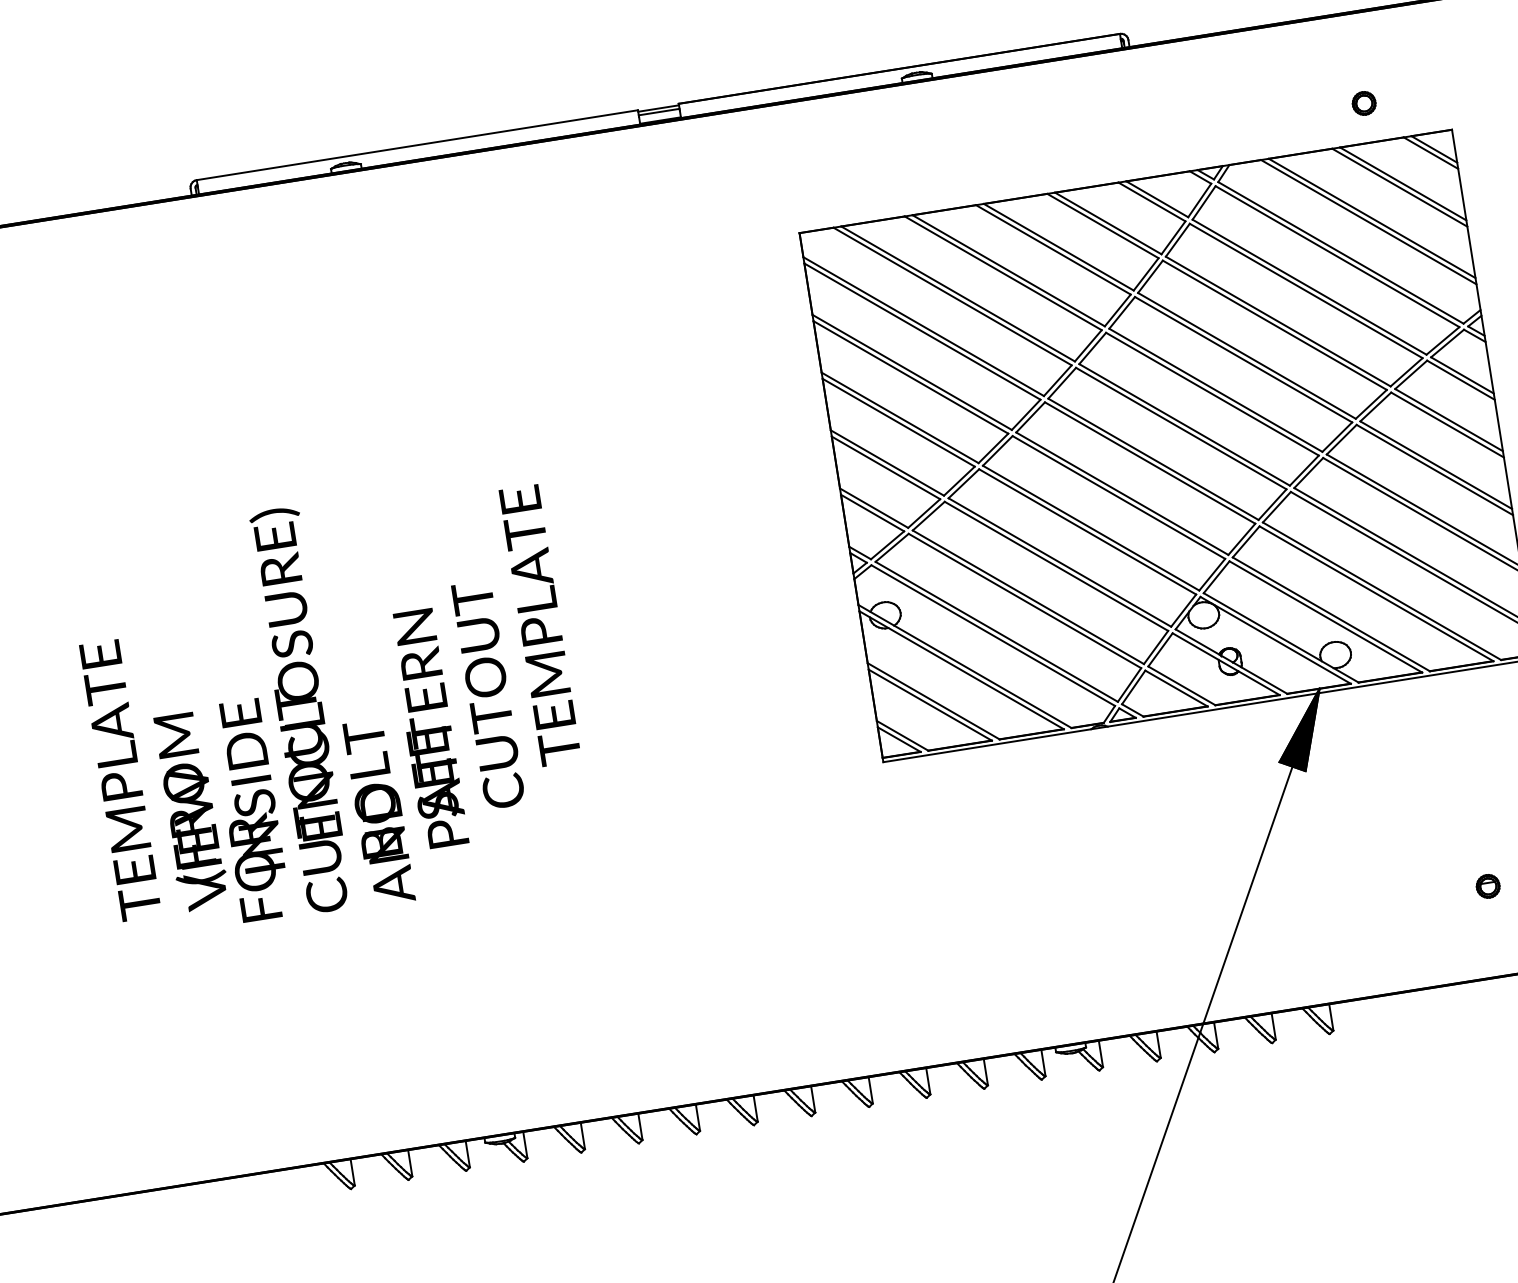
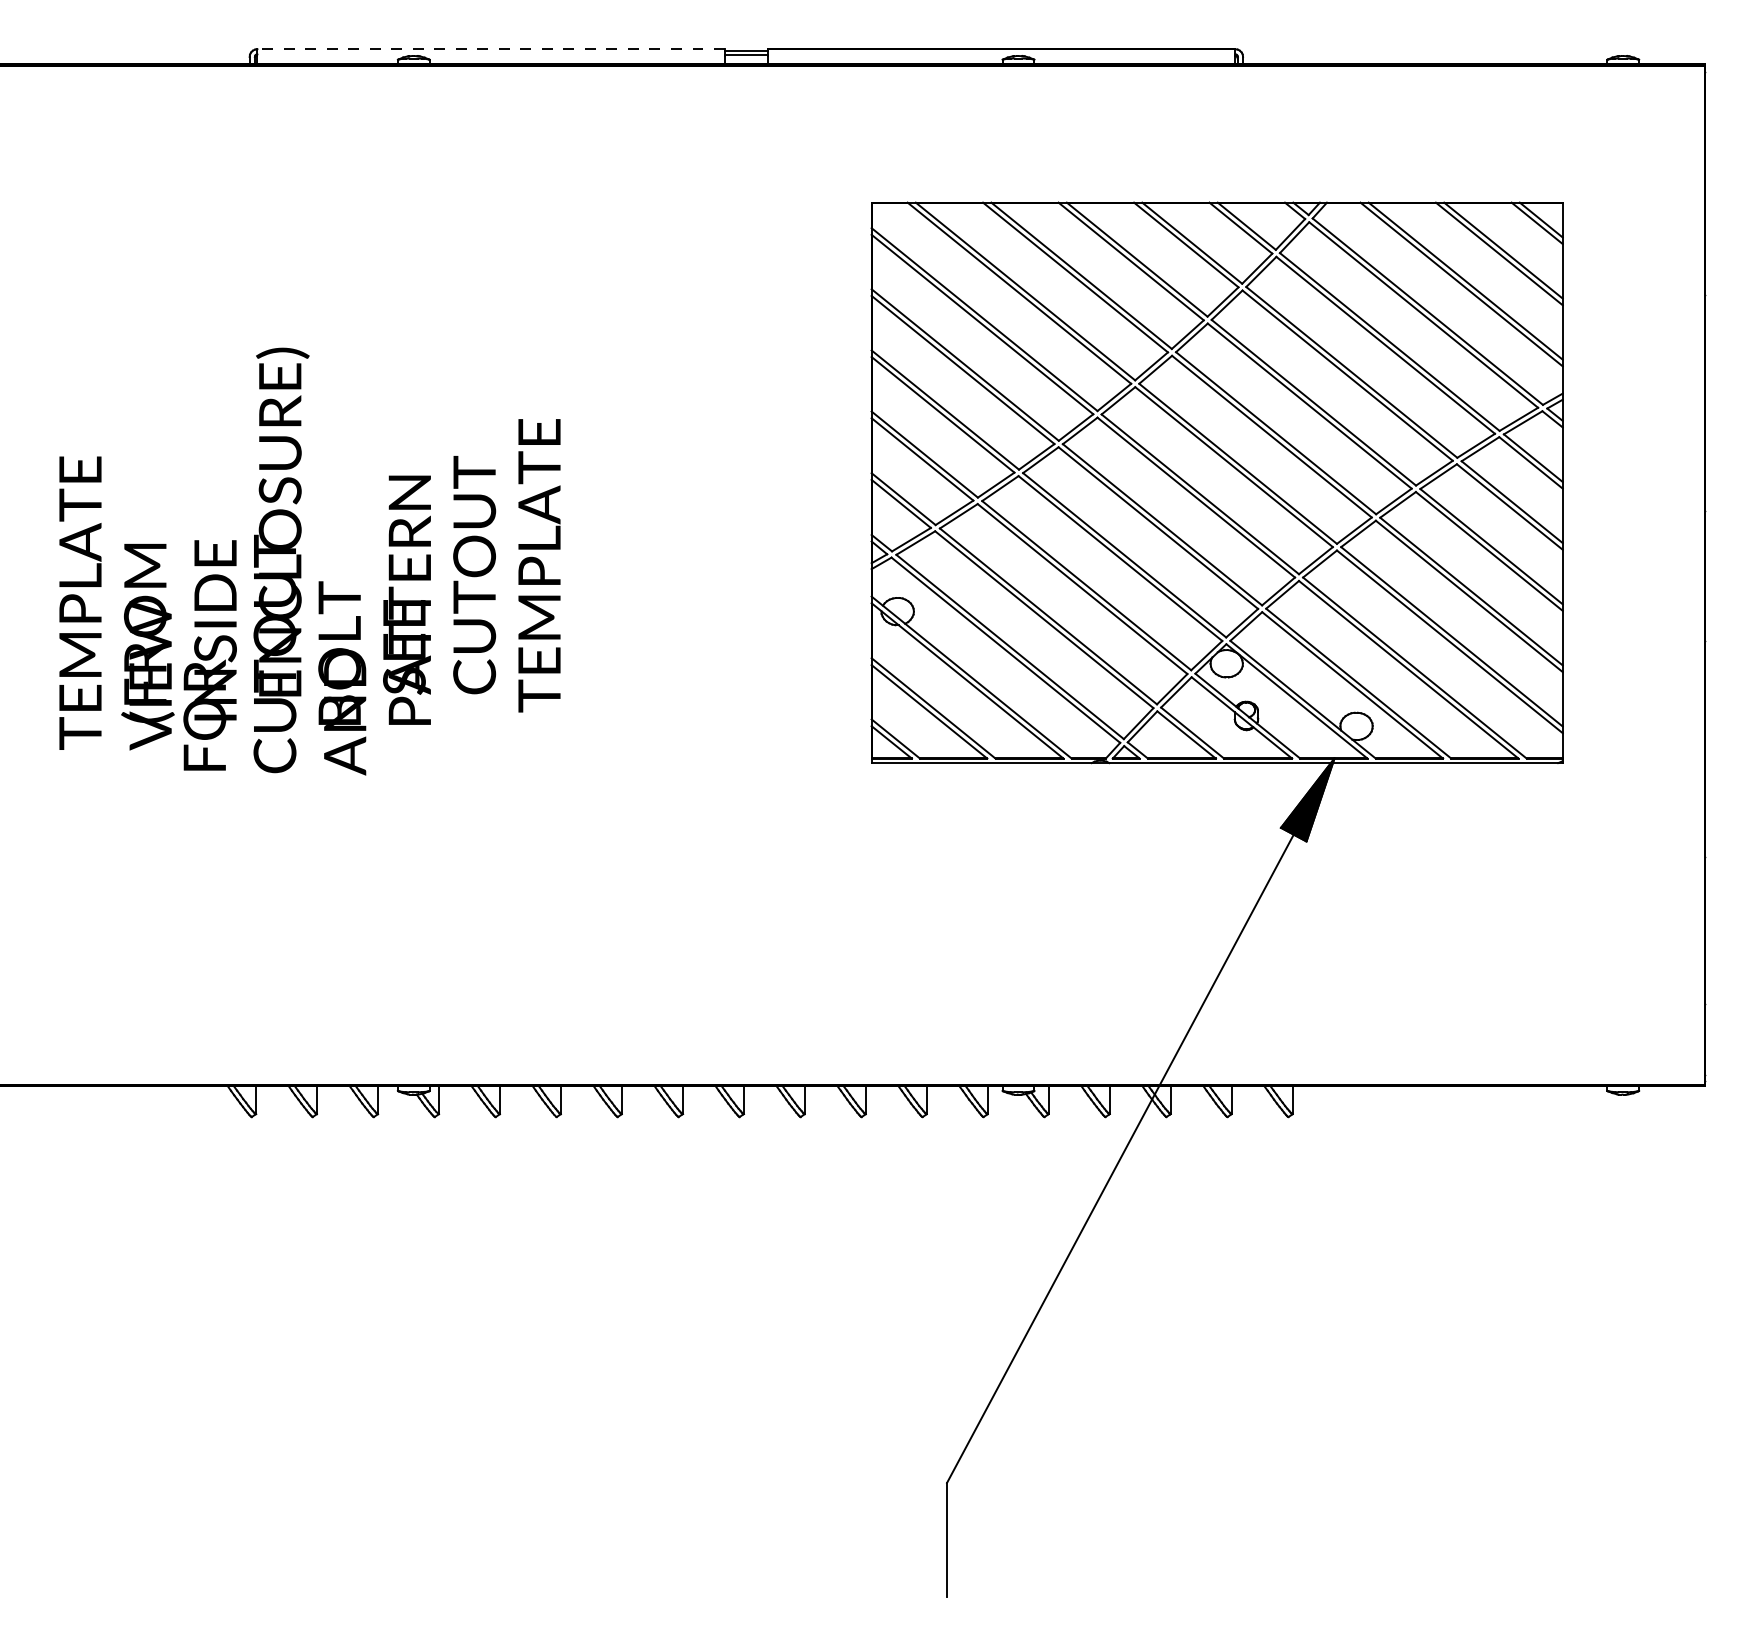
part: (1363, 103) -> (1475, 160), removed
line: (417, 145) -> (491, 49), solid -> dashed
text: (300, 711) -> (277, 561), moved
part: (1488, 886) -> (1476, 990), removed

